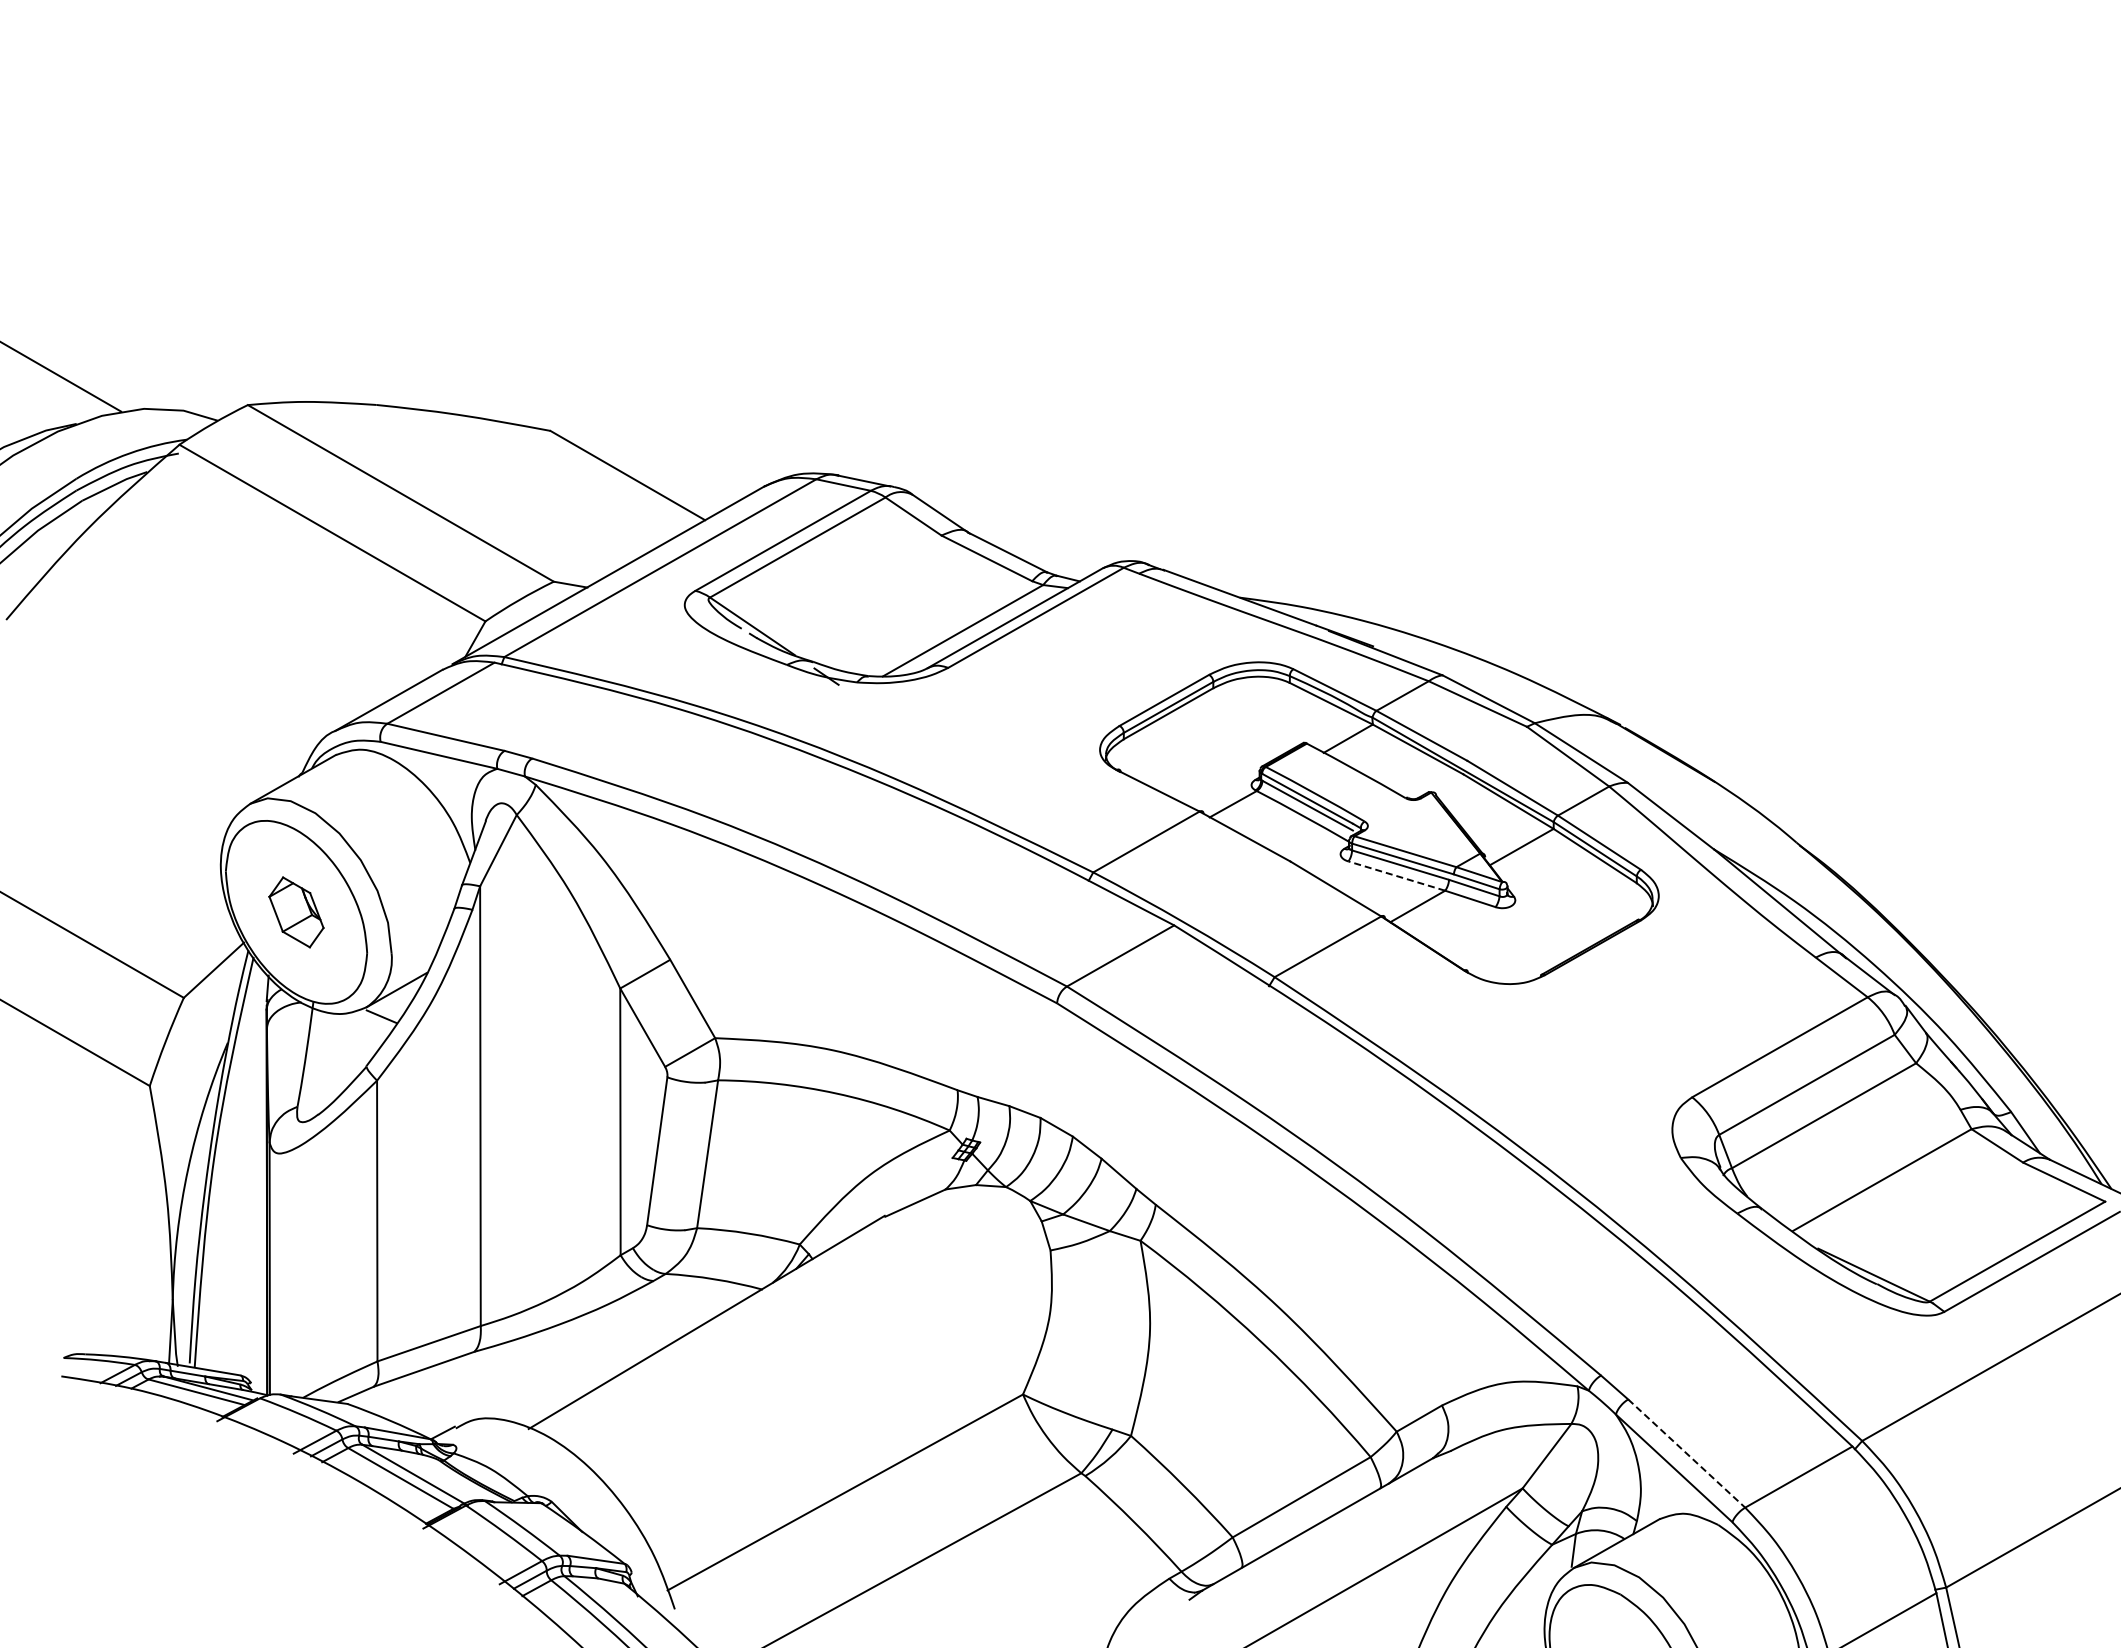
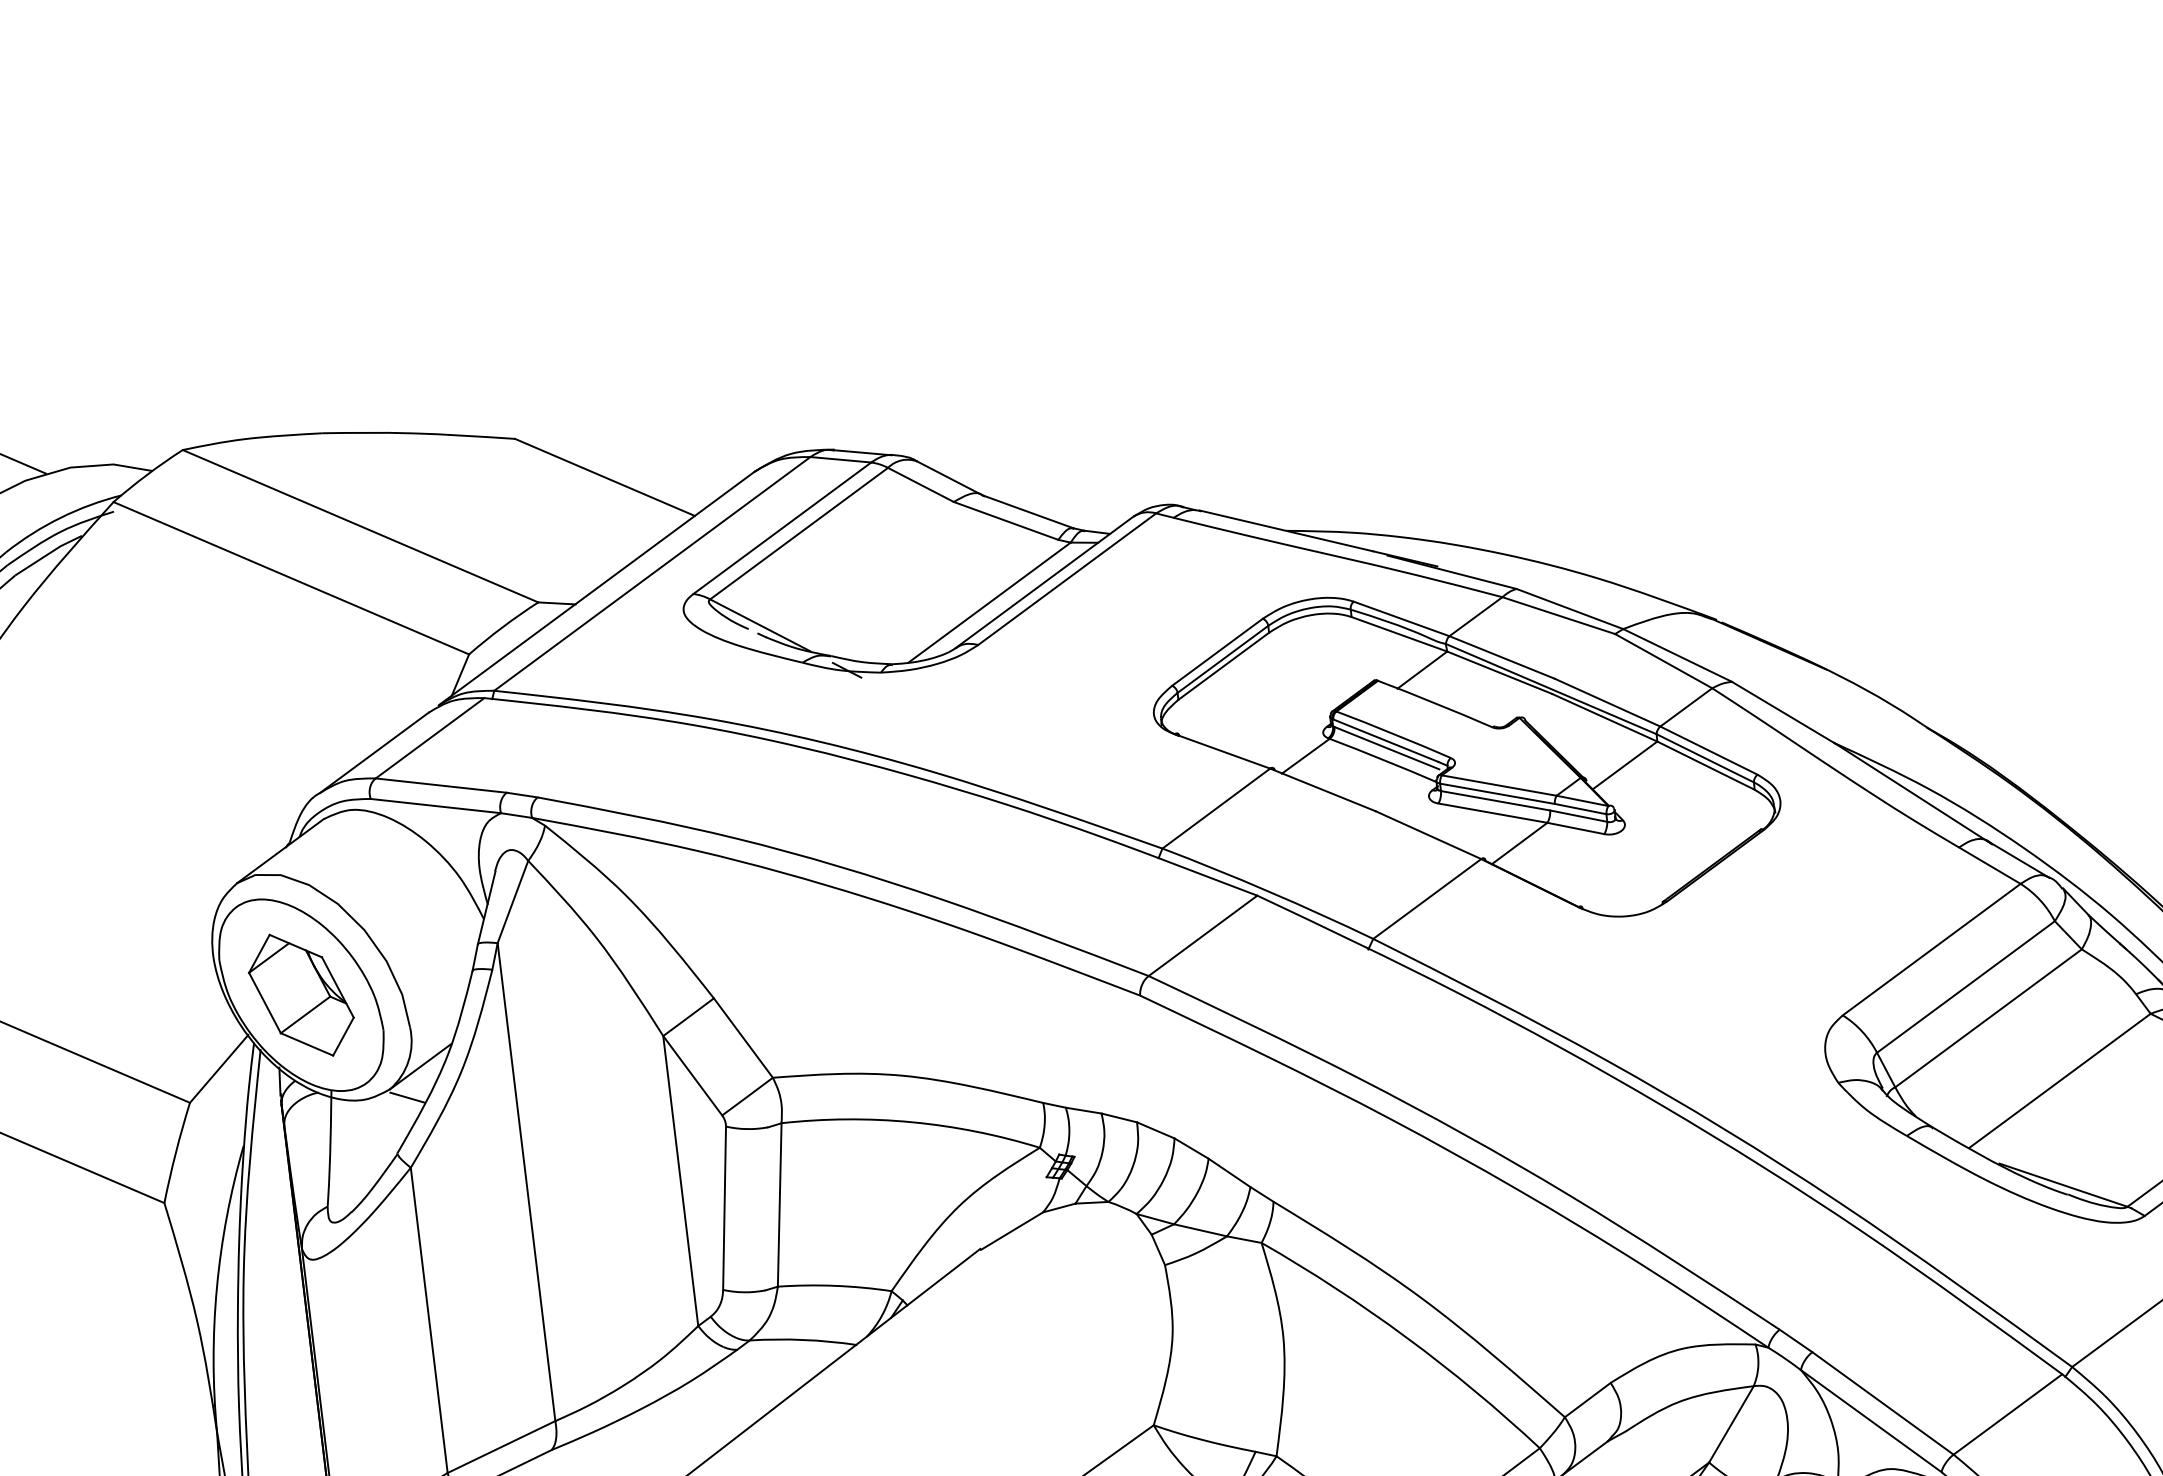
line: (1396, 876) -> (1492, 813), dashed -> solid
part: (296, 912) -> (301, 995), size x1.67
line: (1686, 1453) -> (1882, 1403), dashed -> solid

